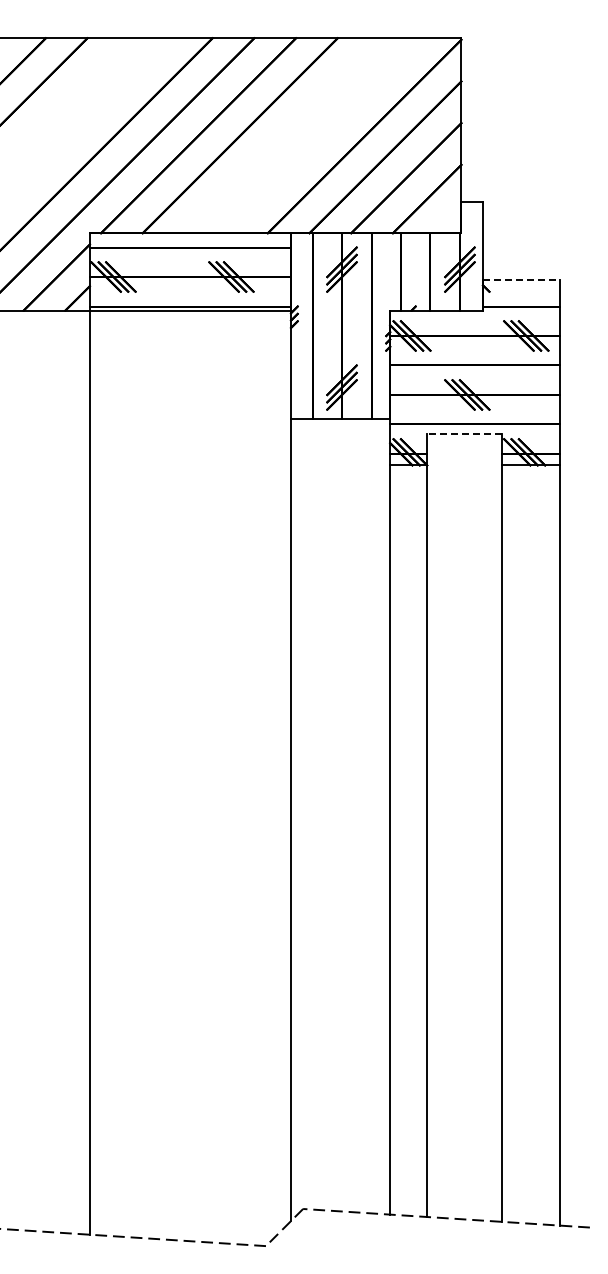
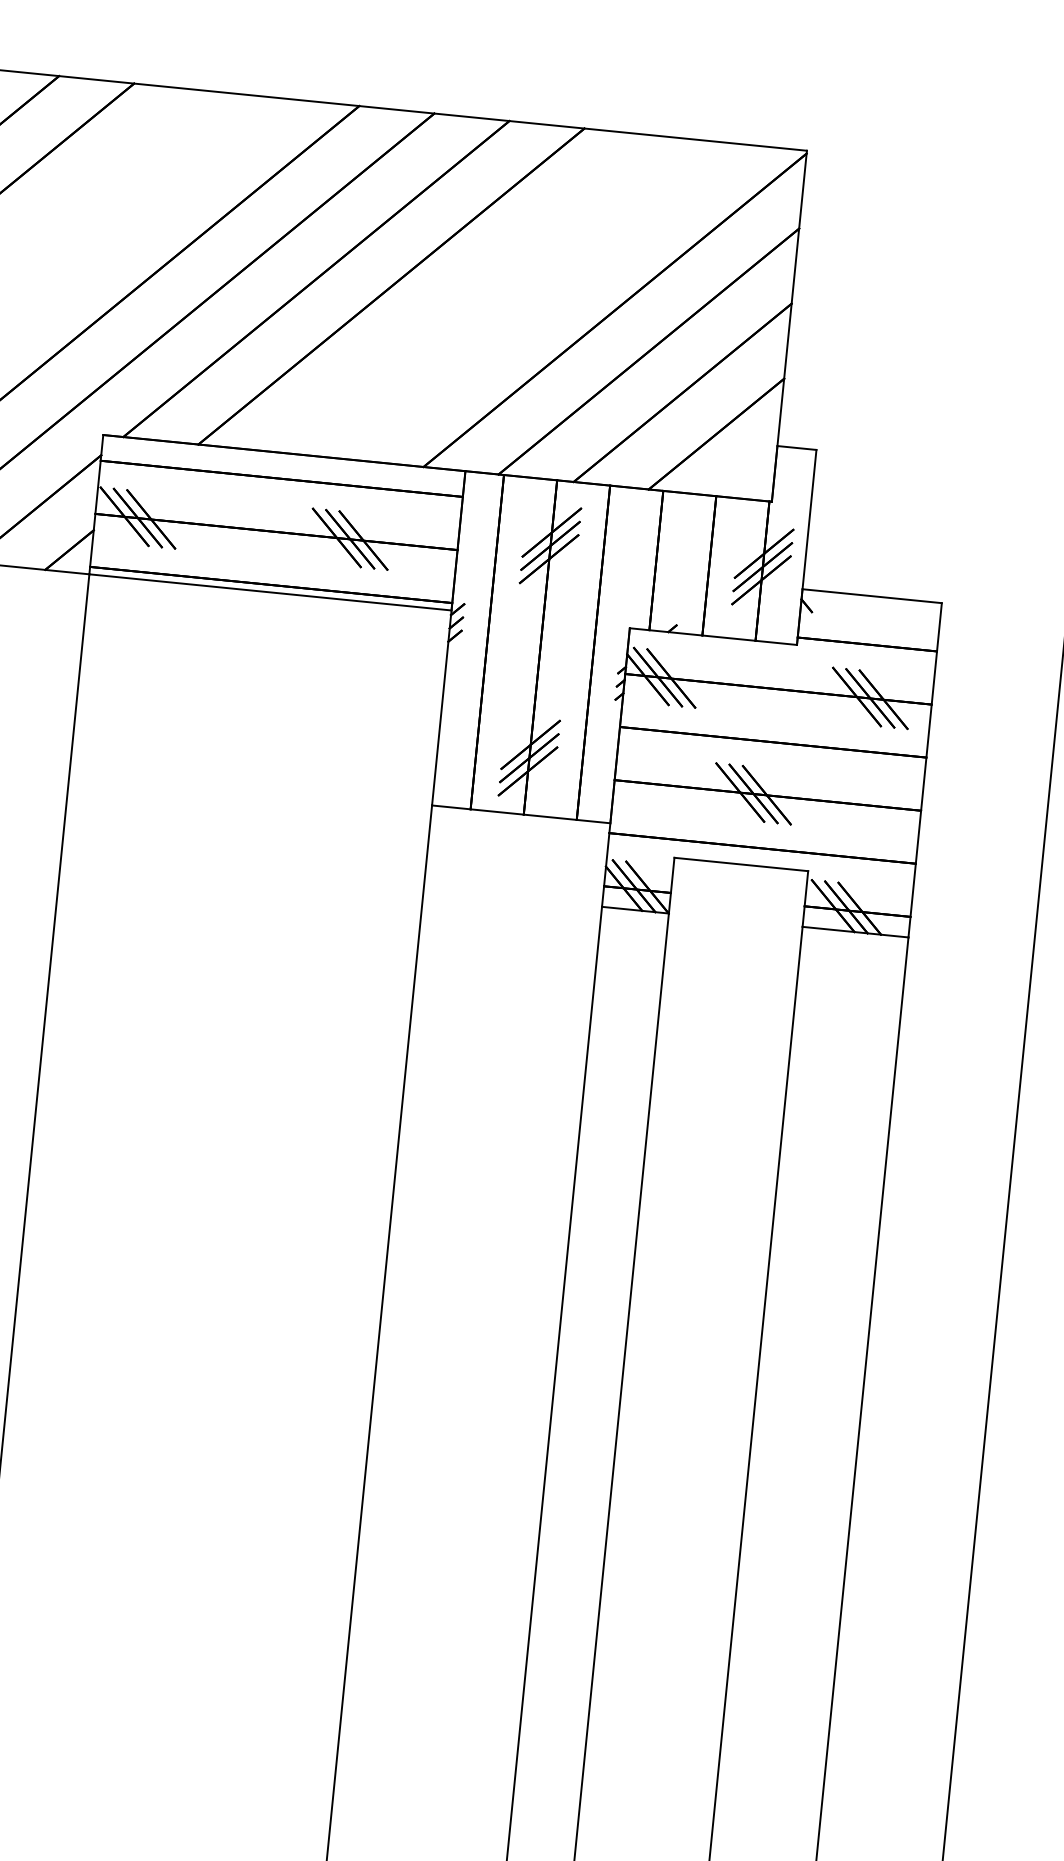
line: (521, 279) -> (871, 595), dashed -> solid
line: (463, 434) -> (739, 864), dashed -> solid

